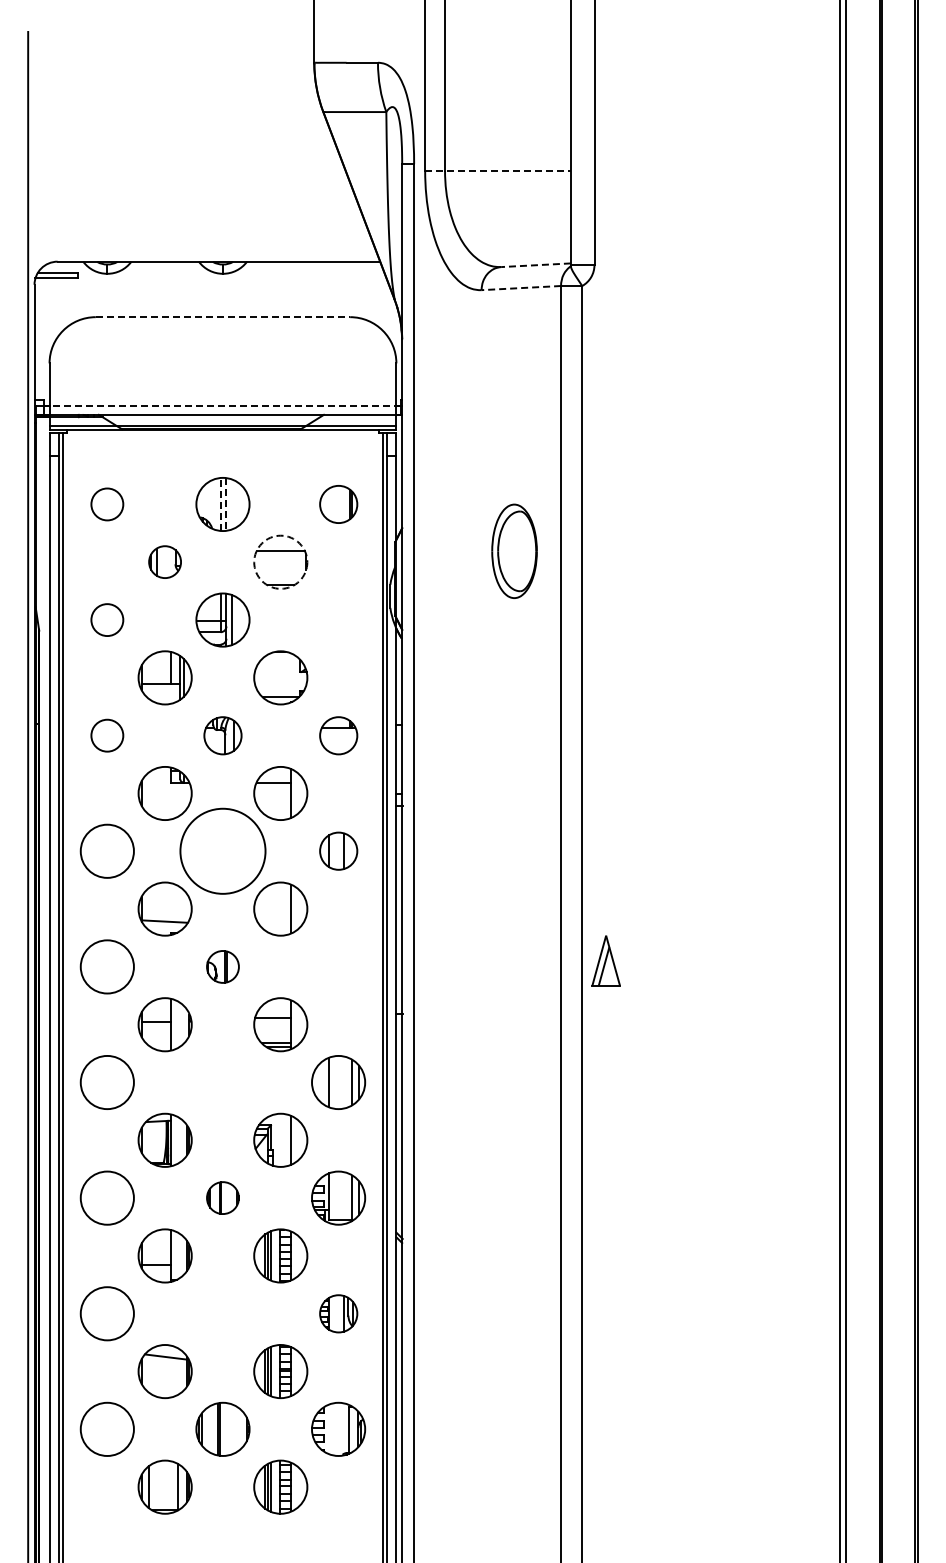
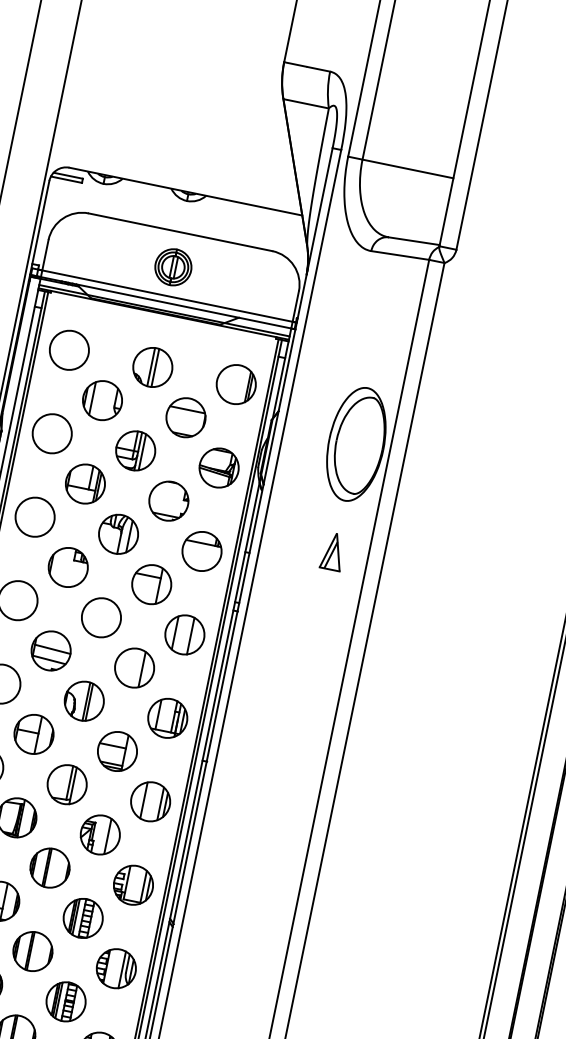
line: (498, 170) -> (401, 167), dashed -> solid
line: (536, 265) -> (414, 241), dashed -> solid
line: (521, 288) -> (400, 255), dashed -> solid
line: (223, 317) -> (180, 232), dashed -> solid
part: (222, 365) -> (173, 267), added
line: (222, 405) -> (167, 295), dashed -> solid
line: (220, 503) -> (151, 366), dashed -> solid
circle: (106, 504) -> (68, 350), size x1.67
line: (226, 504) -> (155, 368), dashed -> solid
part: (338, 504) -> (236, 384), size x1.43
part: (514, 551) -> (356, 444), size x1.67
part: (164, 561) -> (102, 399), size x1.67
circle: (280, 561) -> (185, 417), dashed -> solid
circle: (106, 619) -> (51, 433), size x1.67
part: (338, 619) -> (219, 467), added
circle: (106, 735) -> (34, 516), size x1.67
part: (222, 735) -> (118, 534), size x1.43
part: (338, 735) -> (201, 551), size x1.43
circle: (222, 850) -> (101, 617), size x0.62
part: (338, 850) -> (184, 634), size x1.43
line: (166, 906) -> (52, 649), added
part: (605, 960) -> (332, 551), moved
part: (222, 966) -> (84, 700), size x1.67
part: (338, 966) -> (167, 718), added
part: (222, 1082) -> (66, 784), added
part: (222, 1197) -> (49, 867), size x1.67
part: (222, 1313) -> (32, 951), added
part: (338, 1313) -> (116, 968), size x1.43

